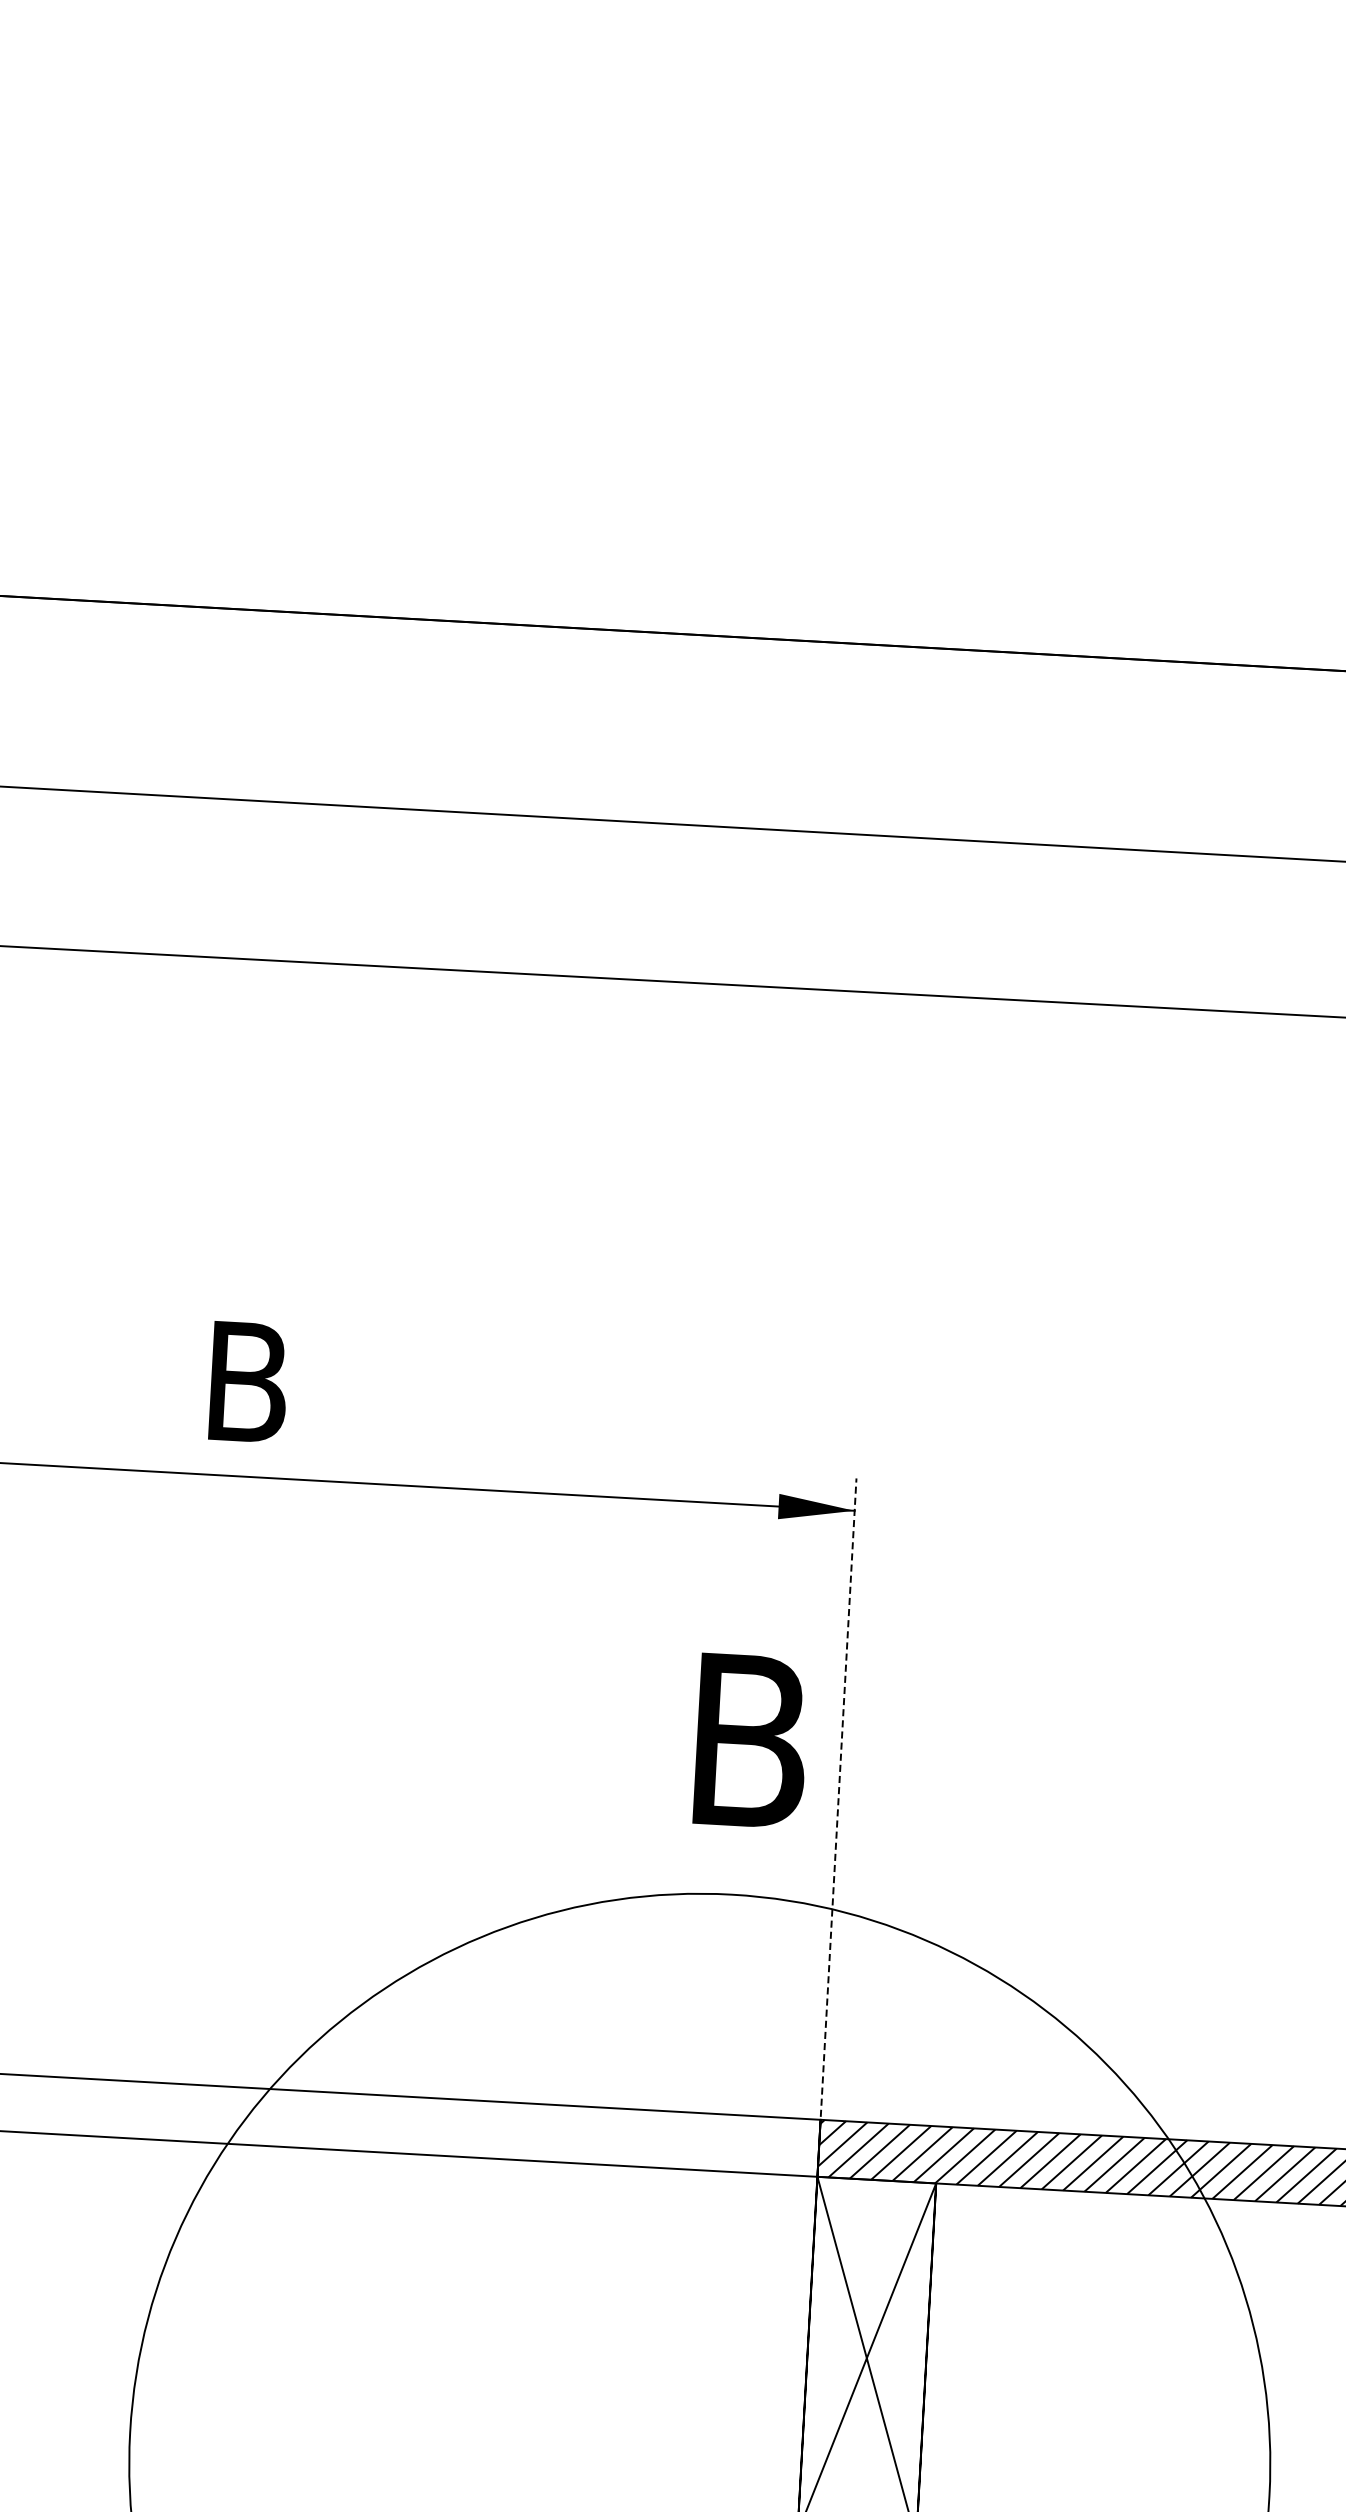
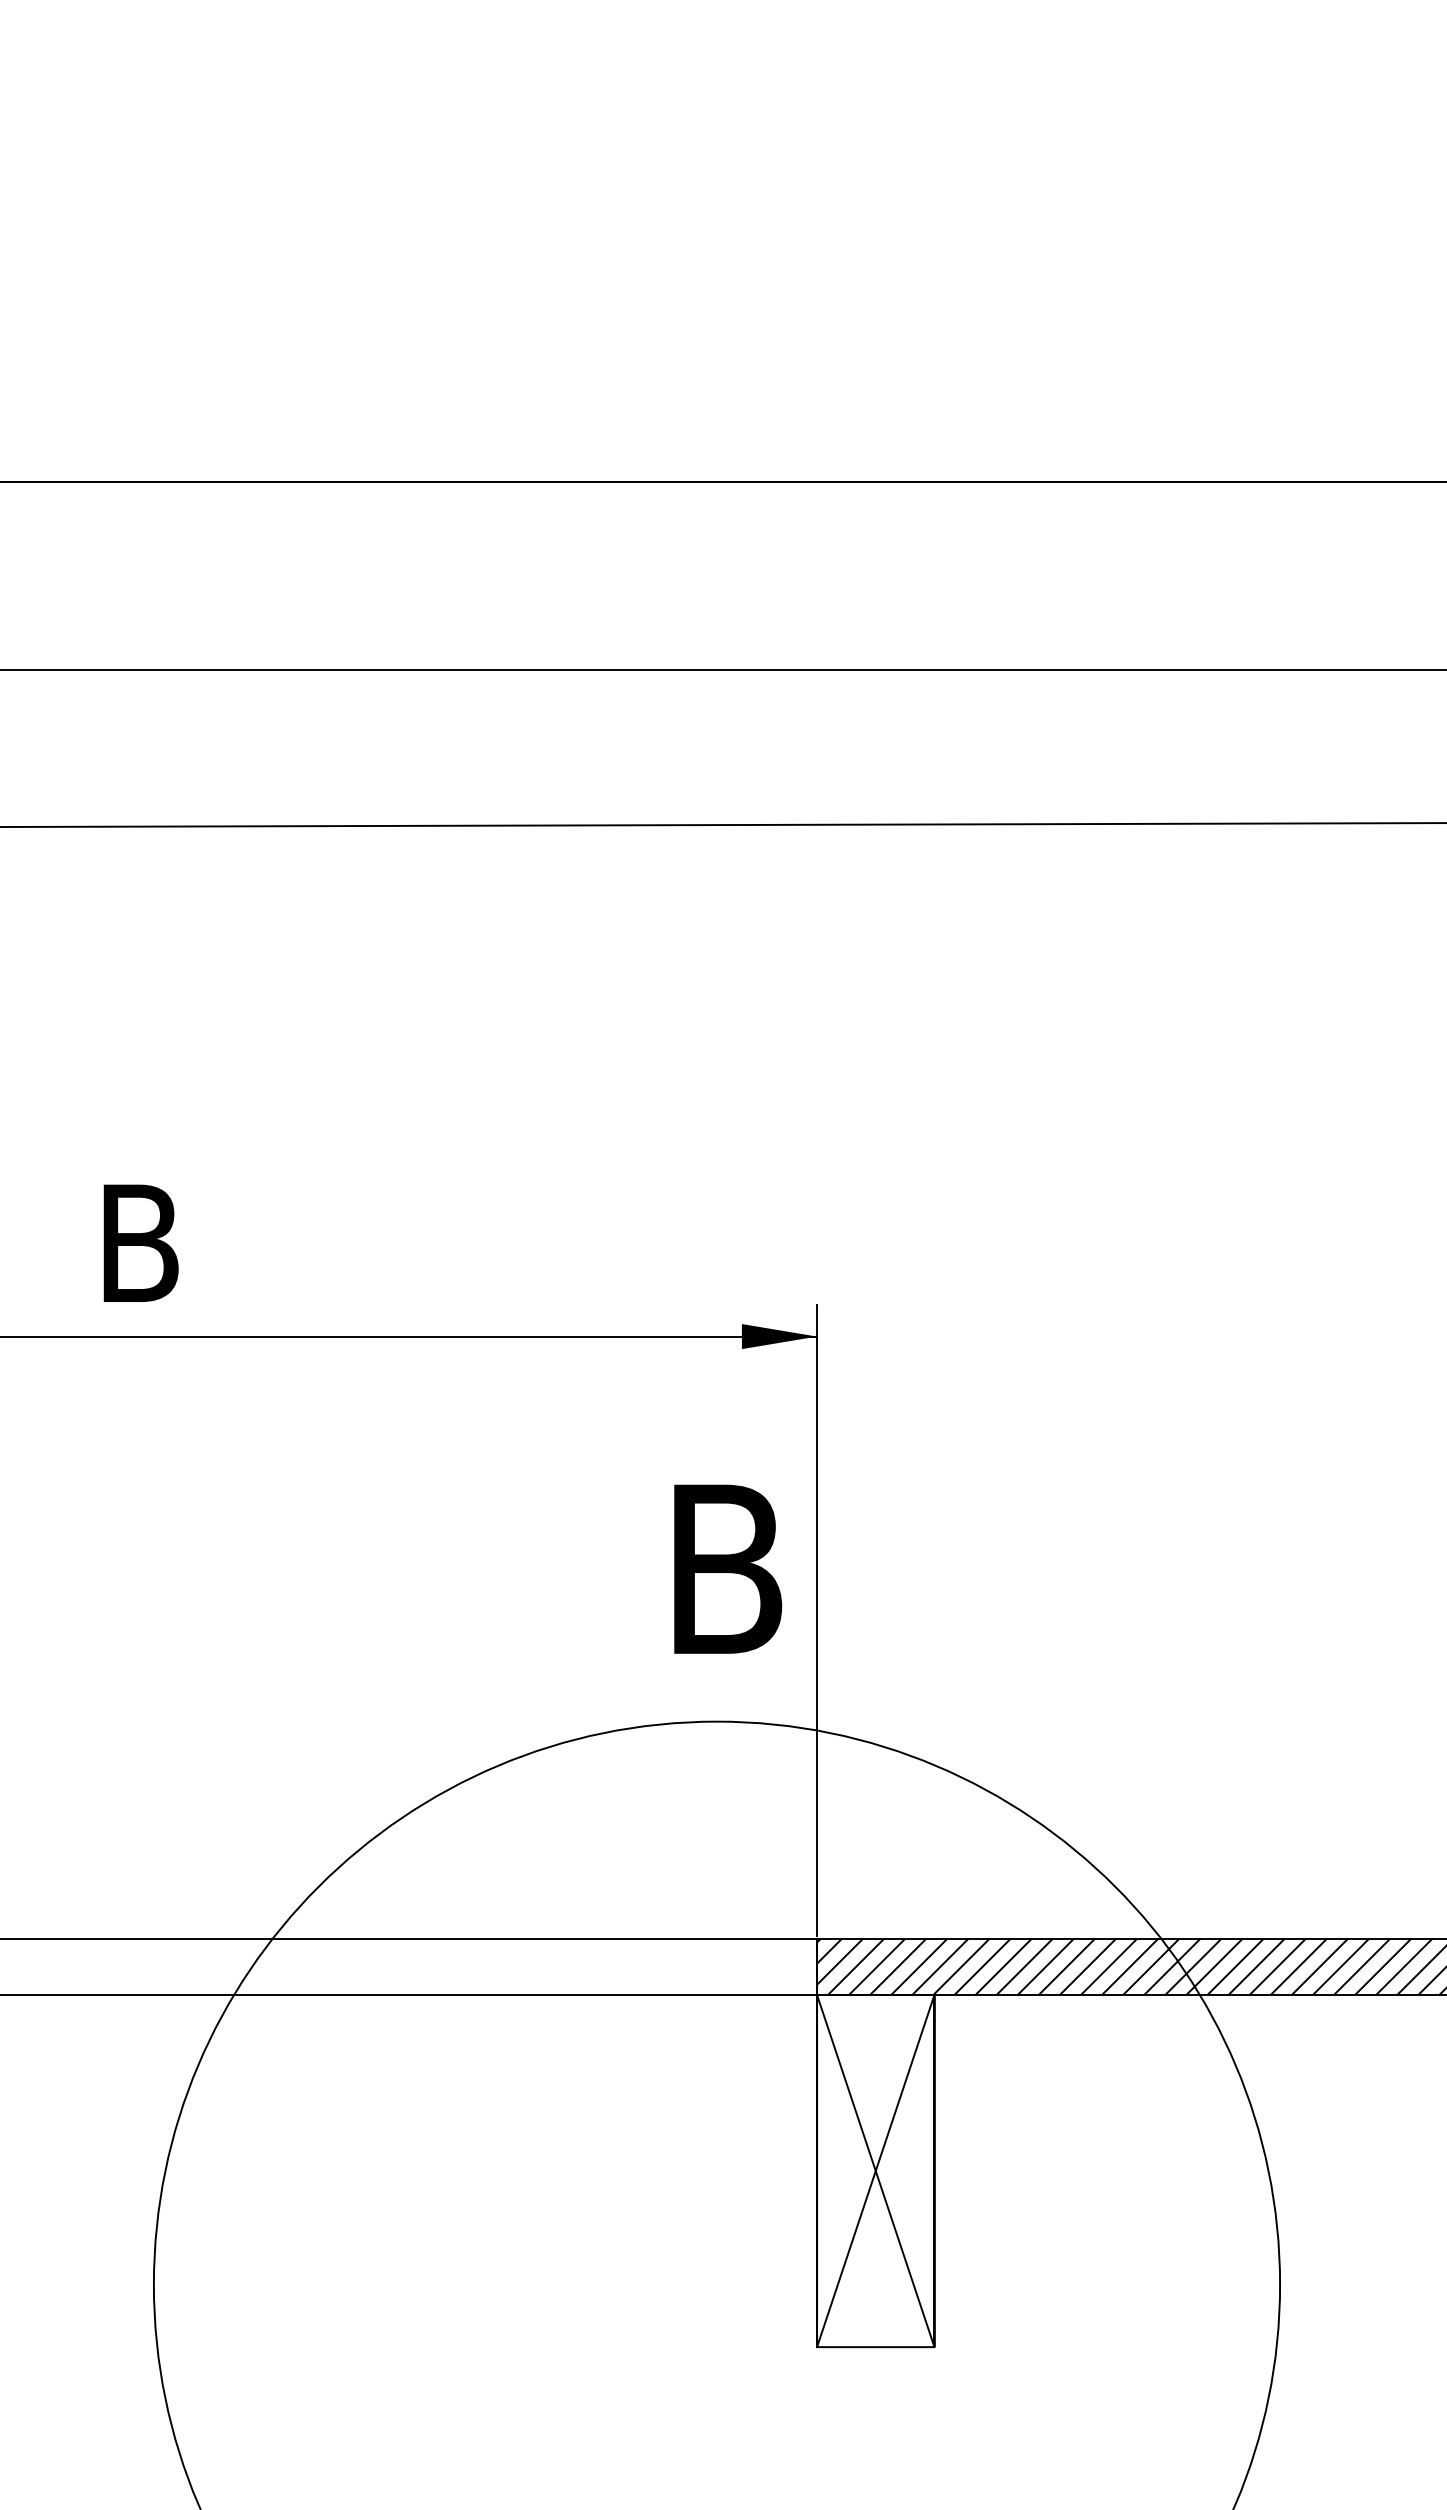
text: (248, 1381) -> (140, 1242), moved
line: (839, 1798) -> (817, 1620), dashed -> solid

